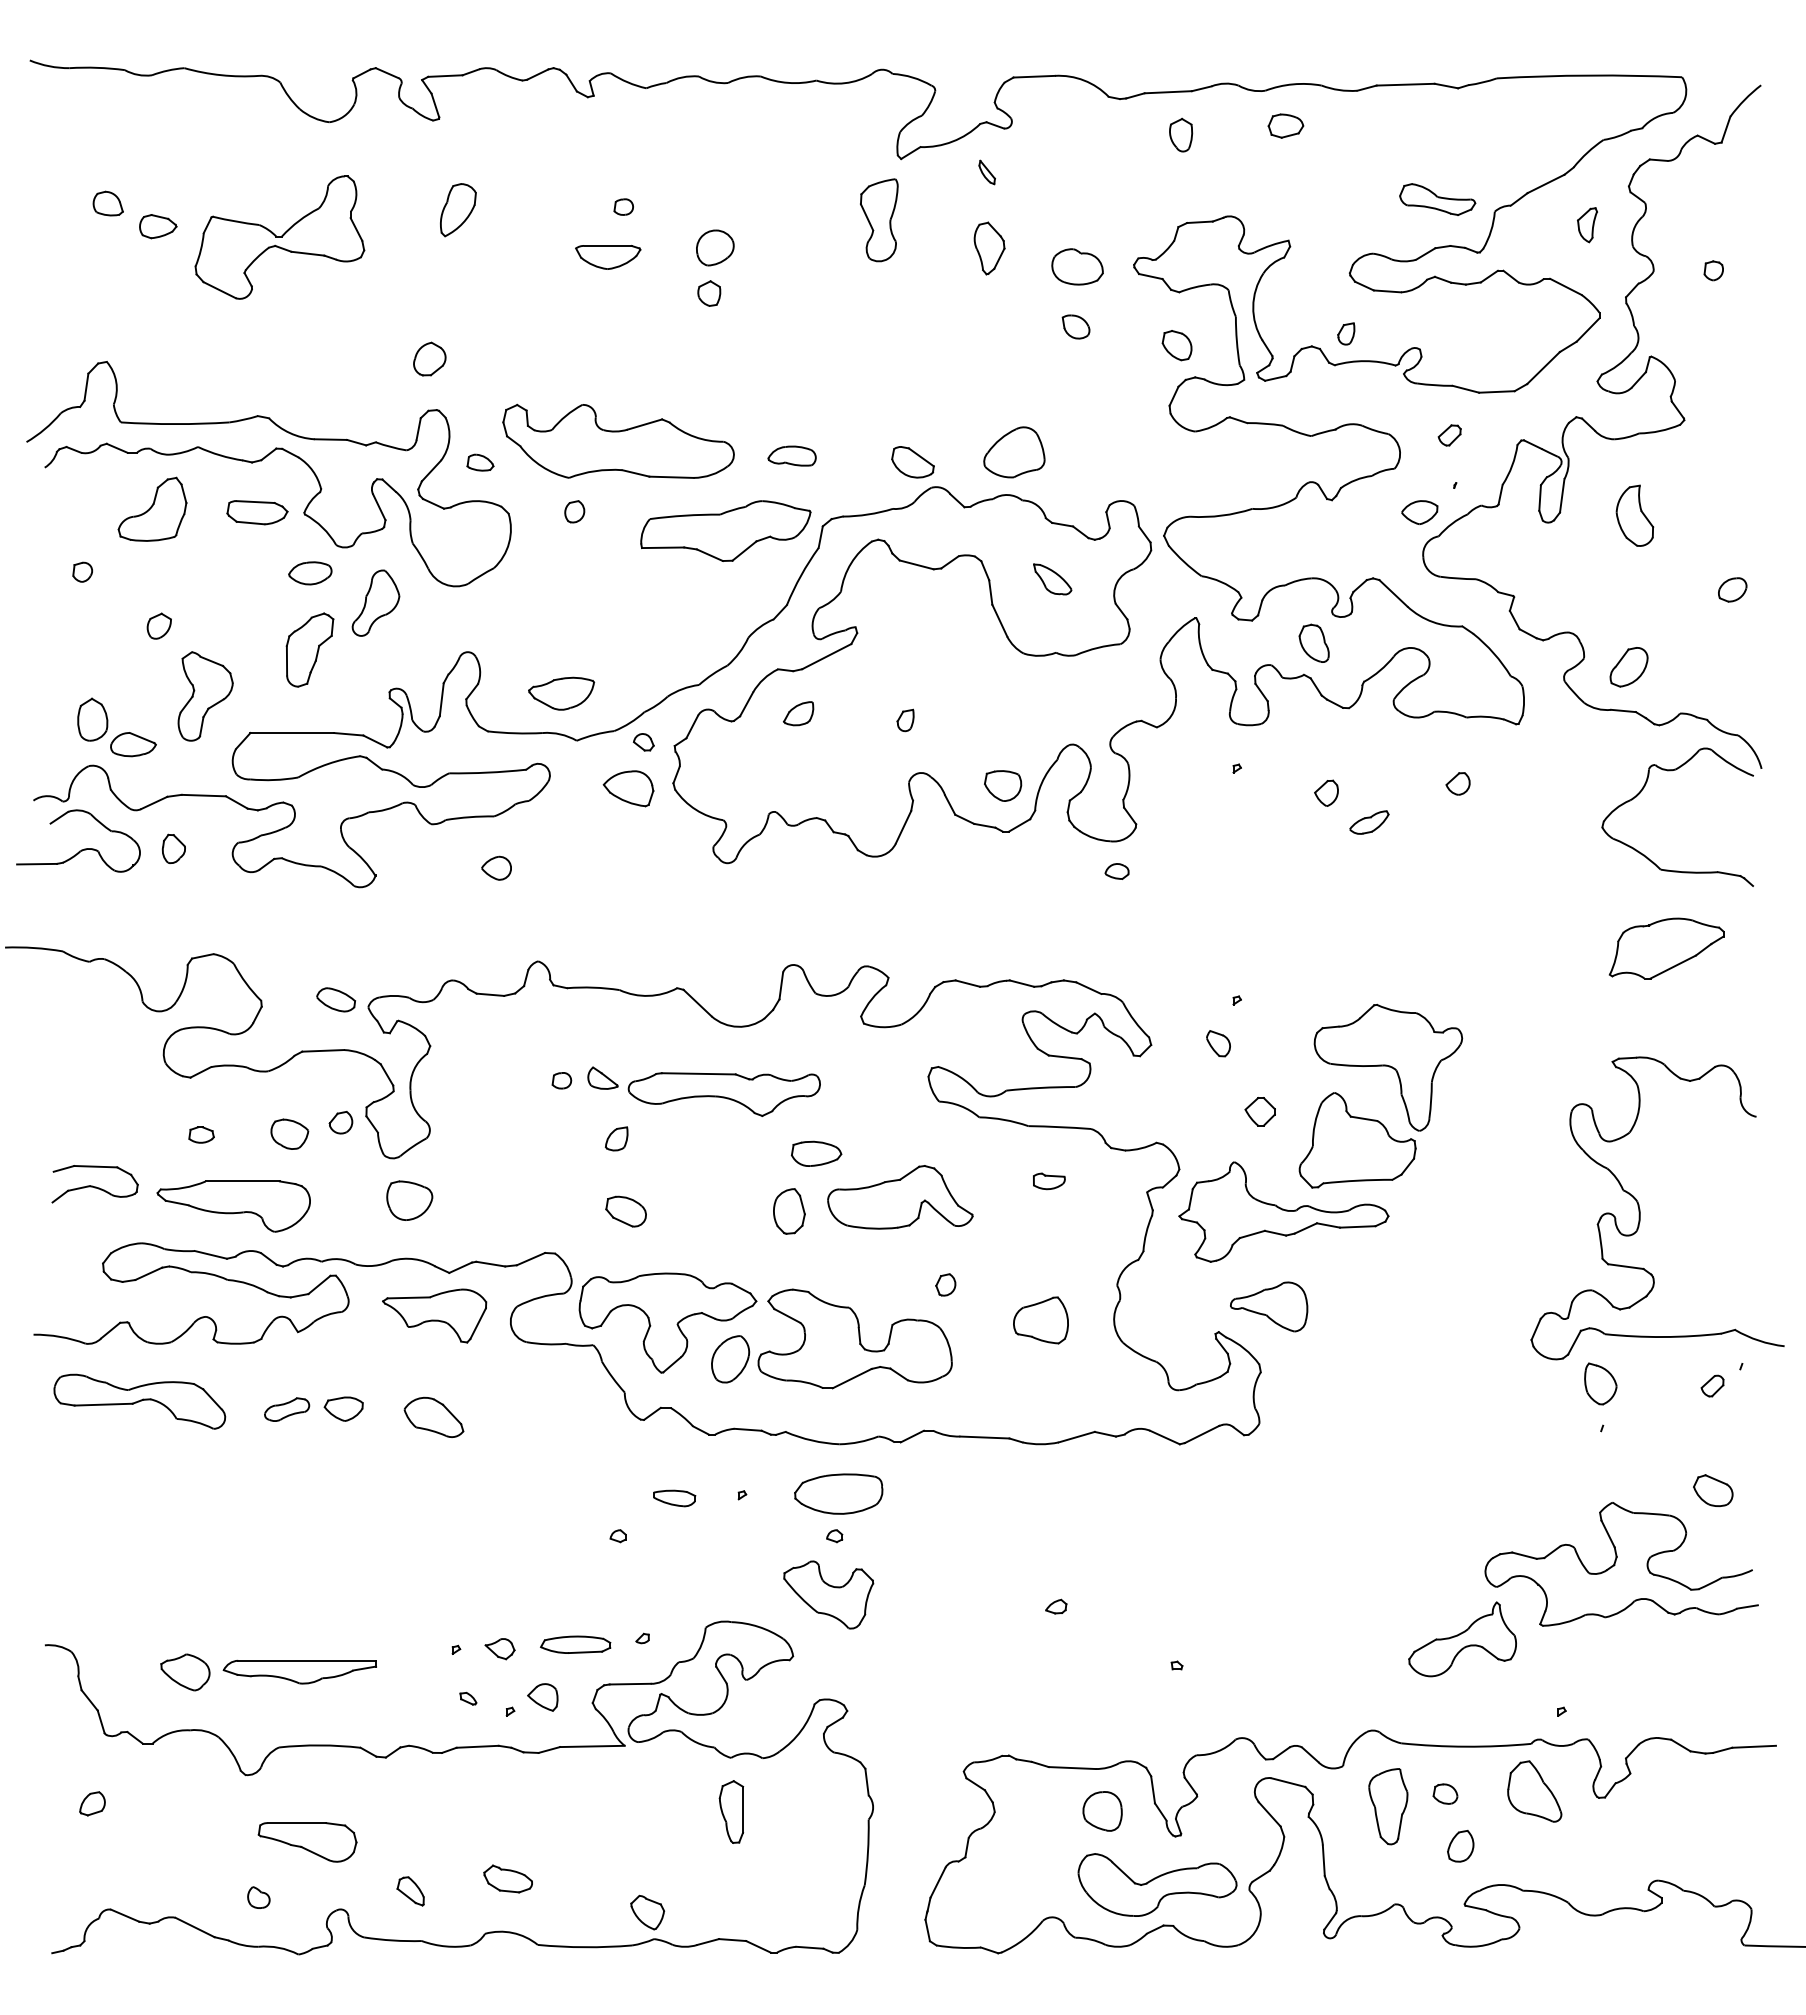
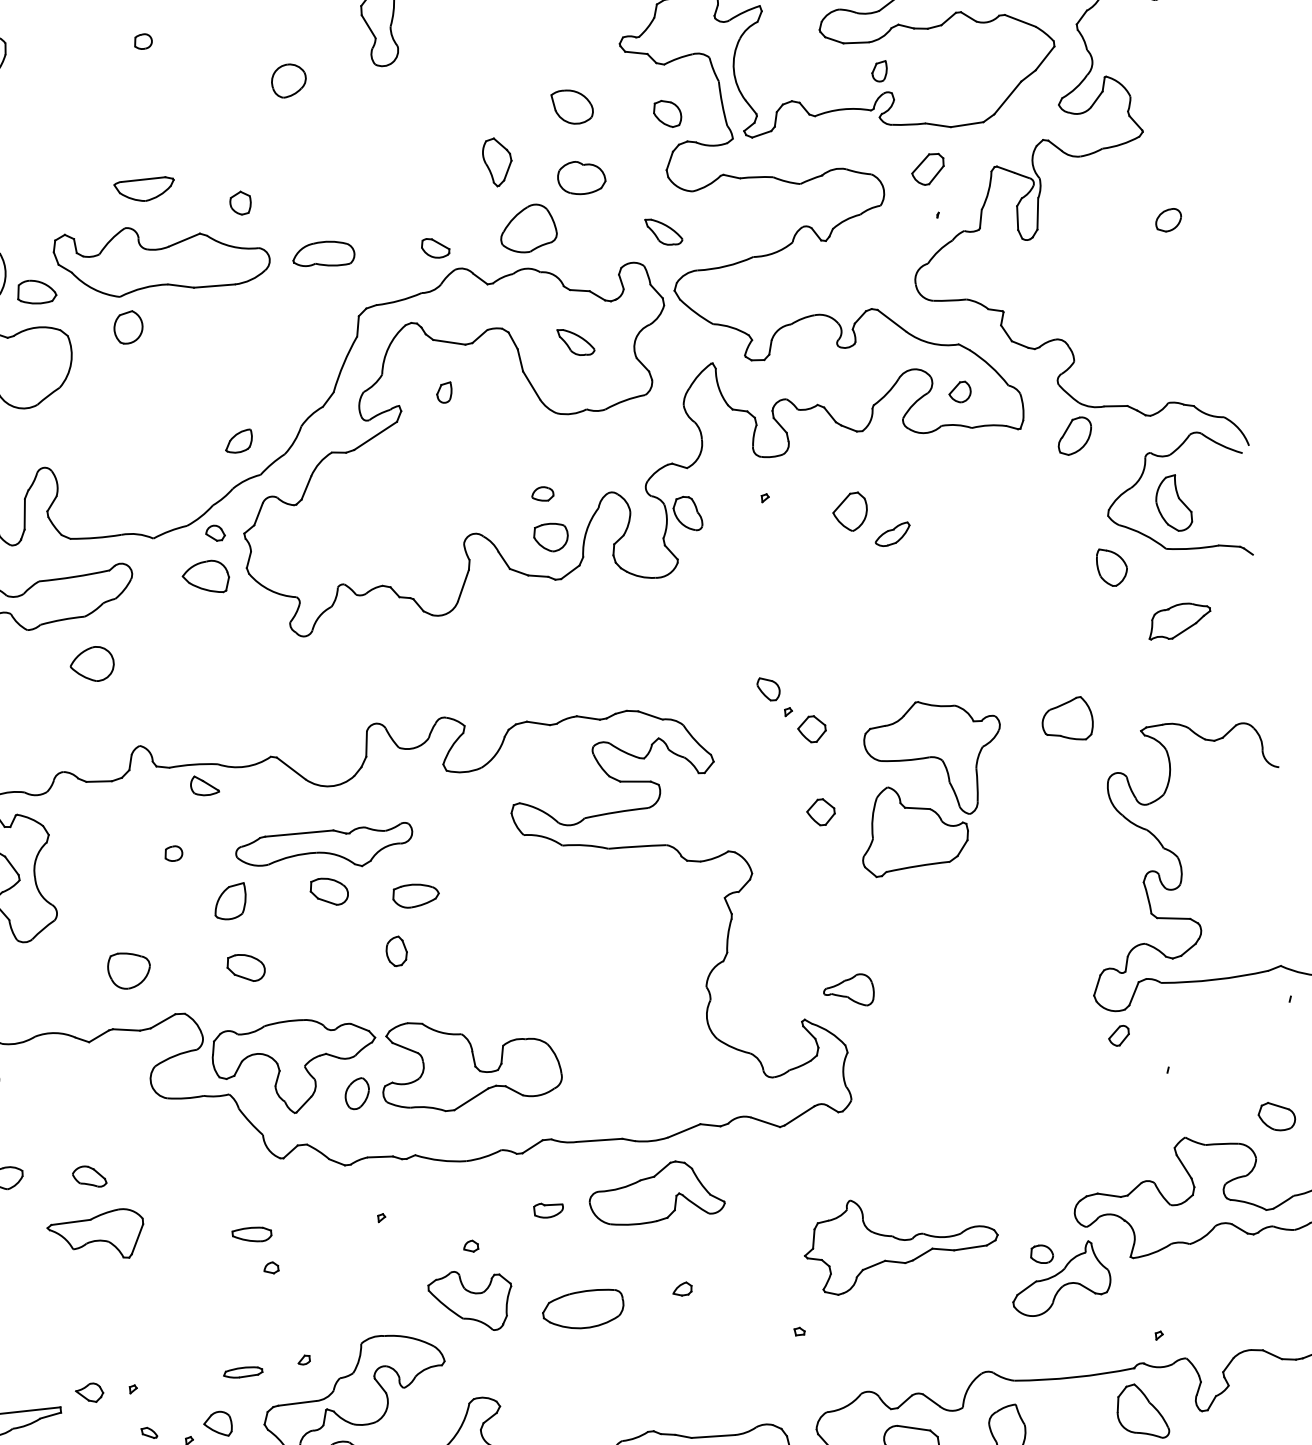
part: (715, 247) -> (289, 80), moved
part: (989, 248) -> (497, 162), moved
part: (608, 257) -> (145, 190), moved
part: (1077, 266) -> (581, 177), moved
part: (709, 293) -> (240, 203), moved
part: (1075, 326) -> (571, 106), size x1.6
part: (1346, 333) -> (879, 71), moved
part: (1449, 435) -> (927, 169), size x1.6
part: (791, 455) -> (322, 253), size x1.4
part: (480, 462) -> (36, 291), size x1.6
part: (912, 462) -> (435, 248), size x0.7
part: (1159, 471) -> (663, 231), added
part: (574, 511) -> (128, 327), size x1.6
part: (1419, 512) -> (907, 243), removed
part: (1634, 515) -> (1173, 503), moved
part: (725, 530) -> (269, 329), removed
part: (1732, 589) -> (1168, 219), moved
part: (1313, 642) -> (687, 513), moved
part: (1628, 667) -> (1074, 436), moved
part: (561, 693) -> (134, 496), removed
part: (798, 713) -> (238, 441), moved
part: (905, 720) -> (444, 392), moved
part: (1457, 783) -> (959, 391), moved
part: (1326, 792) -> (850, 511), size x1.6
part: (496, 867) -> (92, 663), size x1.6
part: (1116, 871) -> (542, 494), moved
part: (1666, 948) -> (1179, 621), size x0.6
part: (1259, 1021) -> (811, 729), added
part: (1218, 1043) -> (768, 688), moved
part: (602, 1077) -> (204, 784), moved
part: (616, 1138) -> (229, 901), size x1.6
part: (723, 1139) -> (328, 891), added
part: (1049, 1181) -> (549, 1210), moved
part: (900, 1197) -> (656, 1192), moved
part: (409, 1200) -> (129, 970), moved
part: (789, 1211) -> (396, 951), size x0.7
part: (1283, 1211) -> (900, 1241), moved
part: (945, 1284) -> (547, 1003), removed
part: (1269, 1306) -> (849, 991), size x0.7
part: (434, 1315) -> (96, 1236), moved
part: (1040, 1320) -> (1066, 720), moved
part: (730, 1359) -> (357, 1093), size x0.7
part: (1600, 1383) -> (1111, 566), moved
part: (1712, 1385) -> (1118, 1035), moved
part: (433, 1416) -> (88, 1176), size x0.6
part: (838, 1493) -> (583, 1309), moved
part: (674, 1498) -> (252, 1235), moved
part: (575, 1644) -> (242, 1372), size x0.6
part: (499, 1649) -> (89, 1393), moved
part: (1445, 1793) -> (1041, 1253), moved

